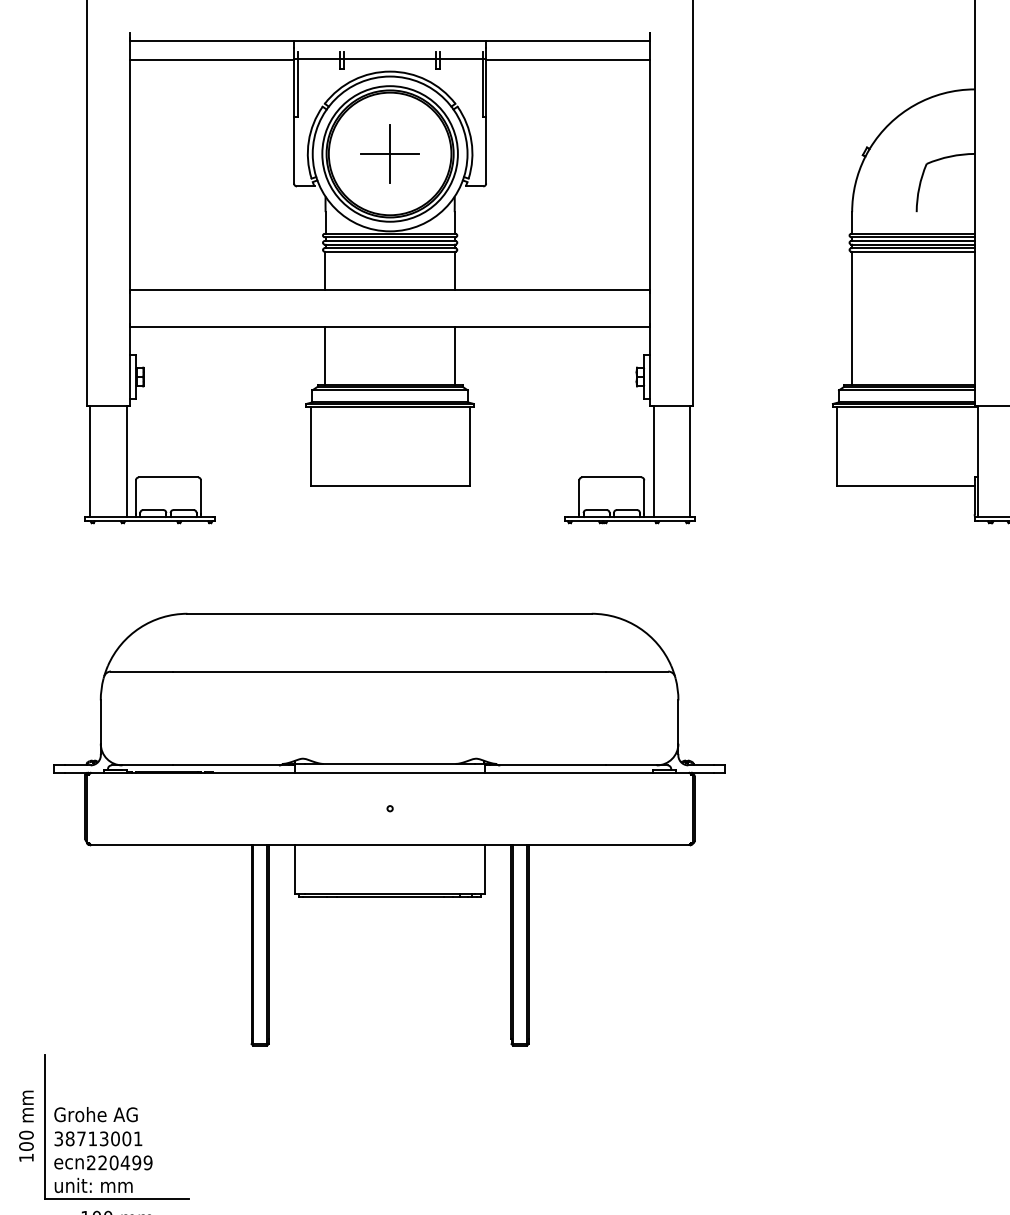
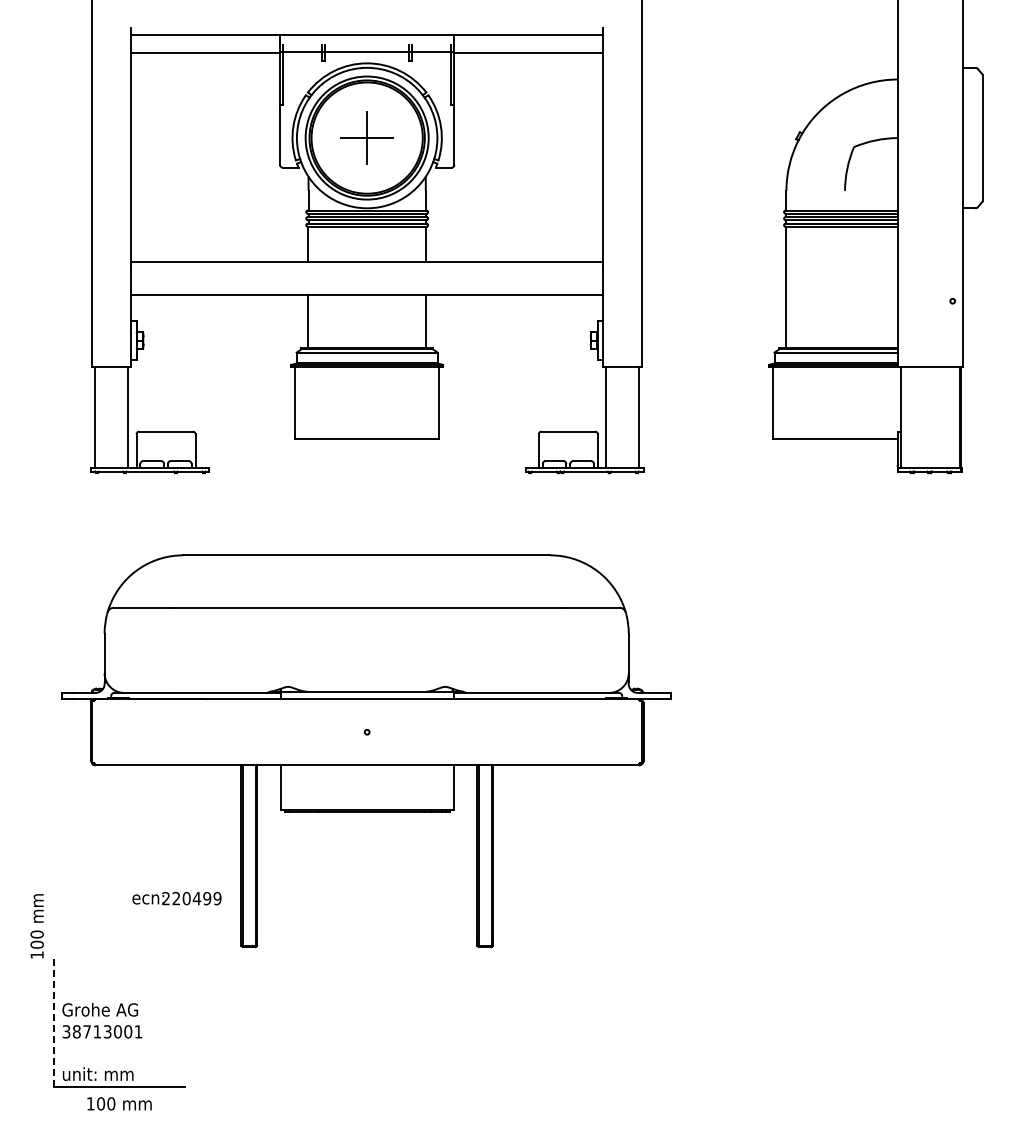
text: (25, 1126) -> (36, 926), moved
line: (44, 1126) -> (53, 1020), solid -> dashed
text: (102, 1162) -> (176, 898), moved

